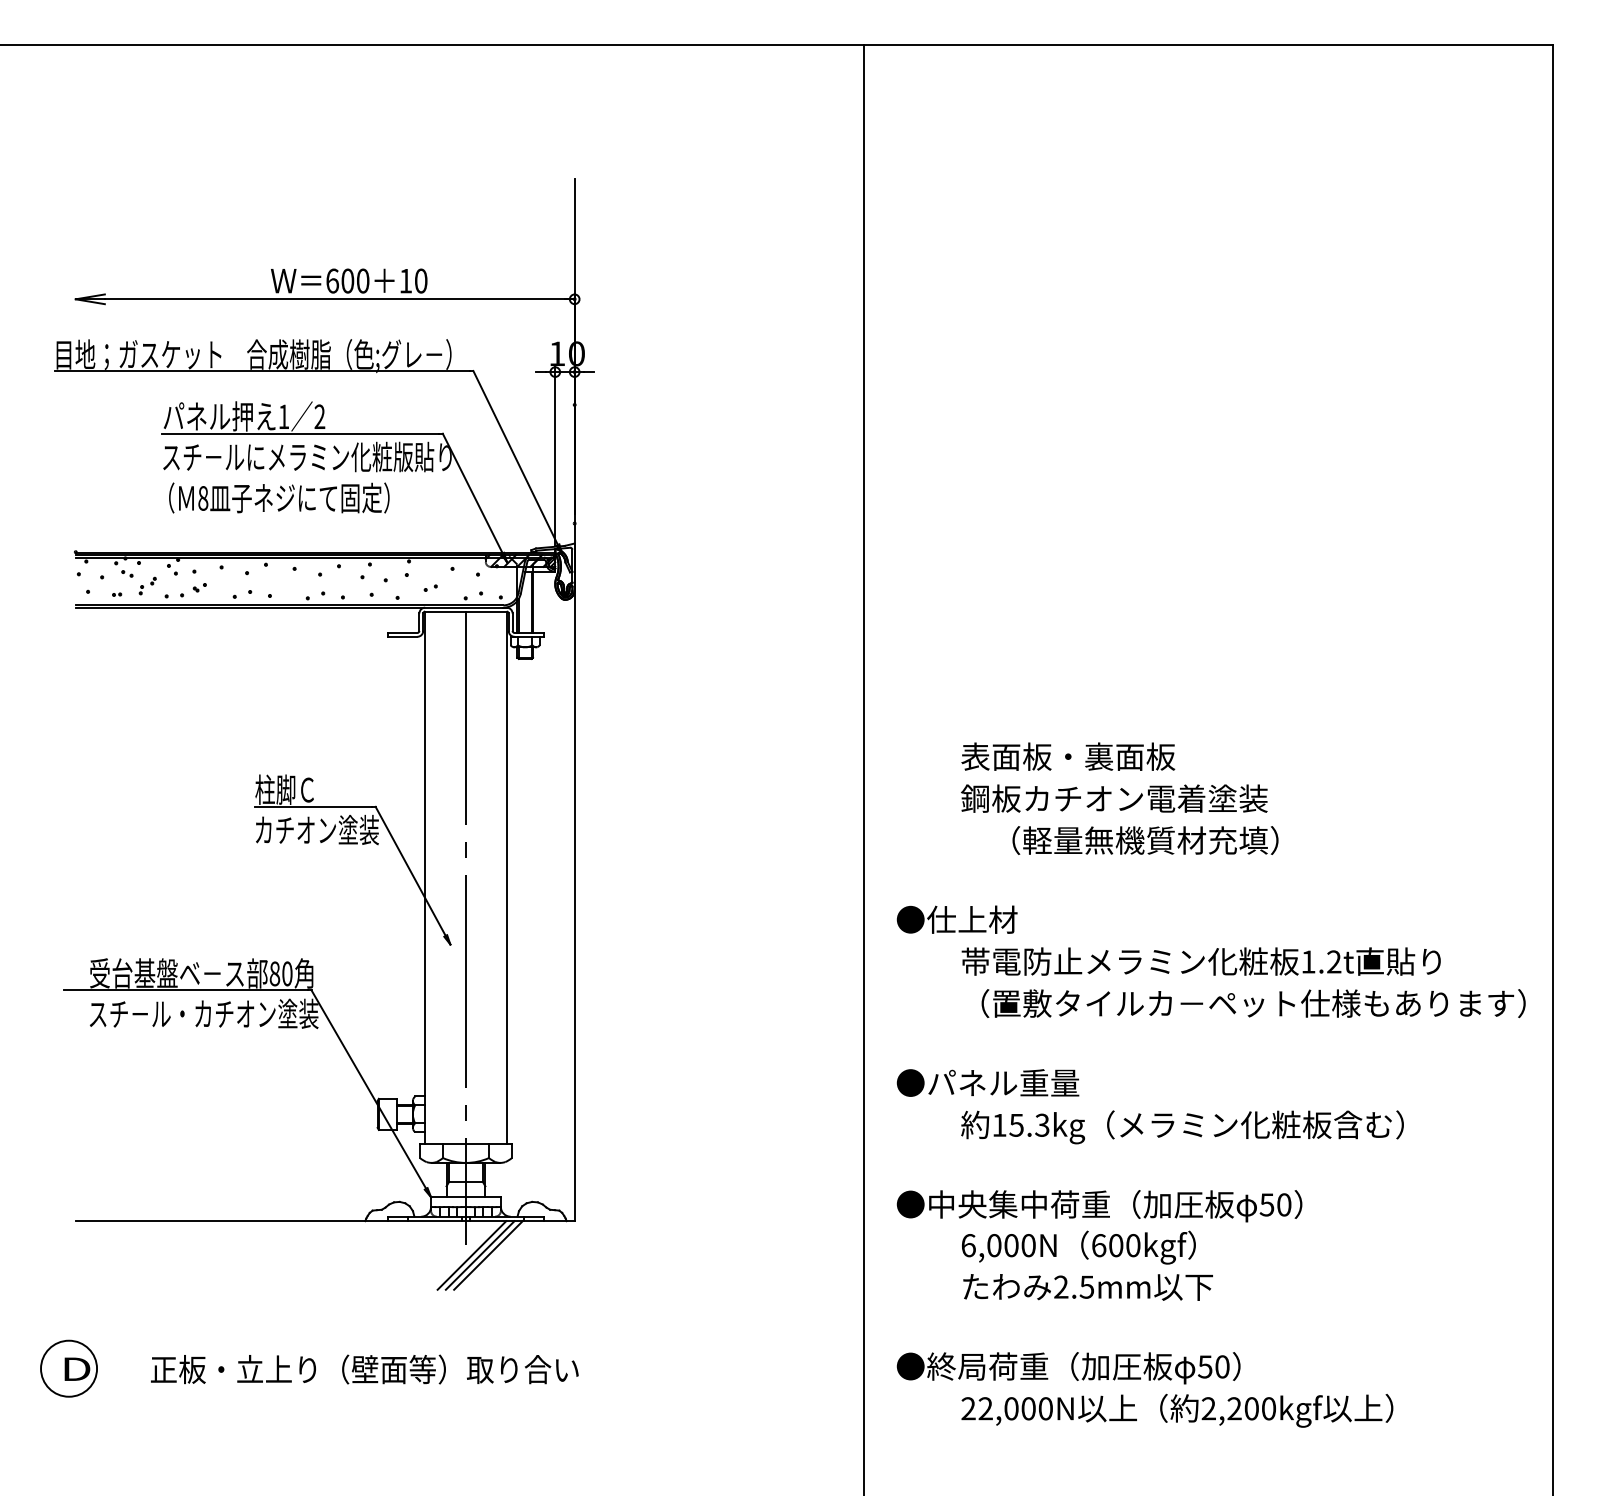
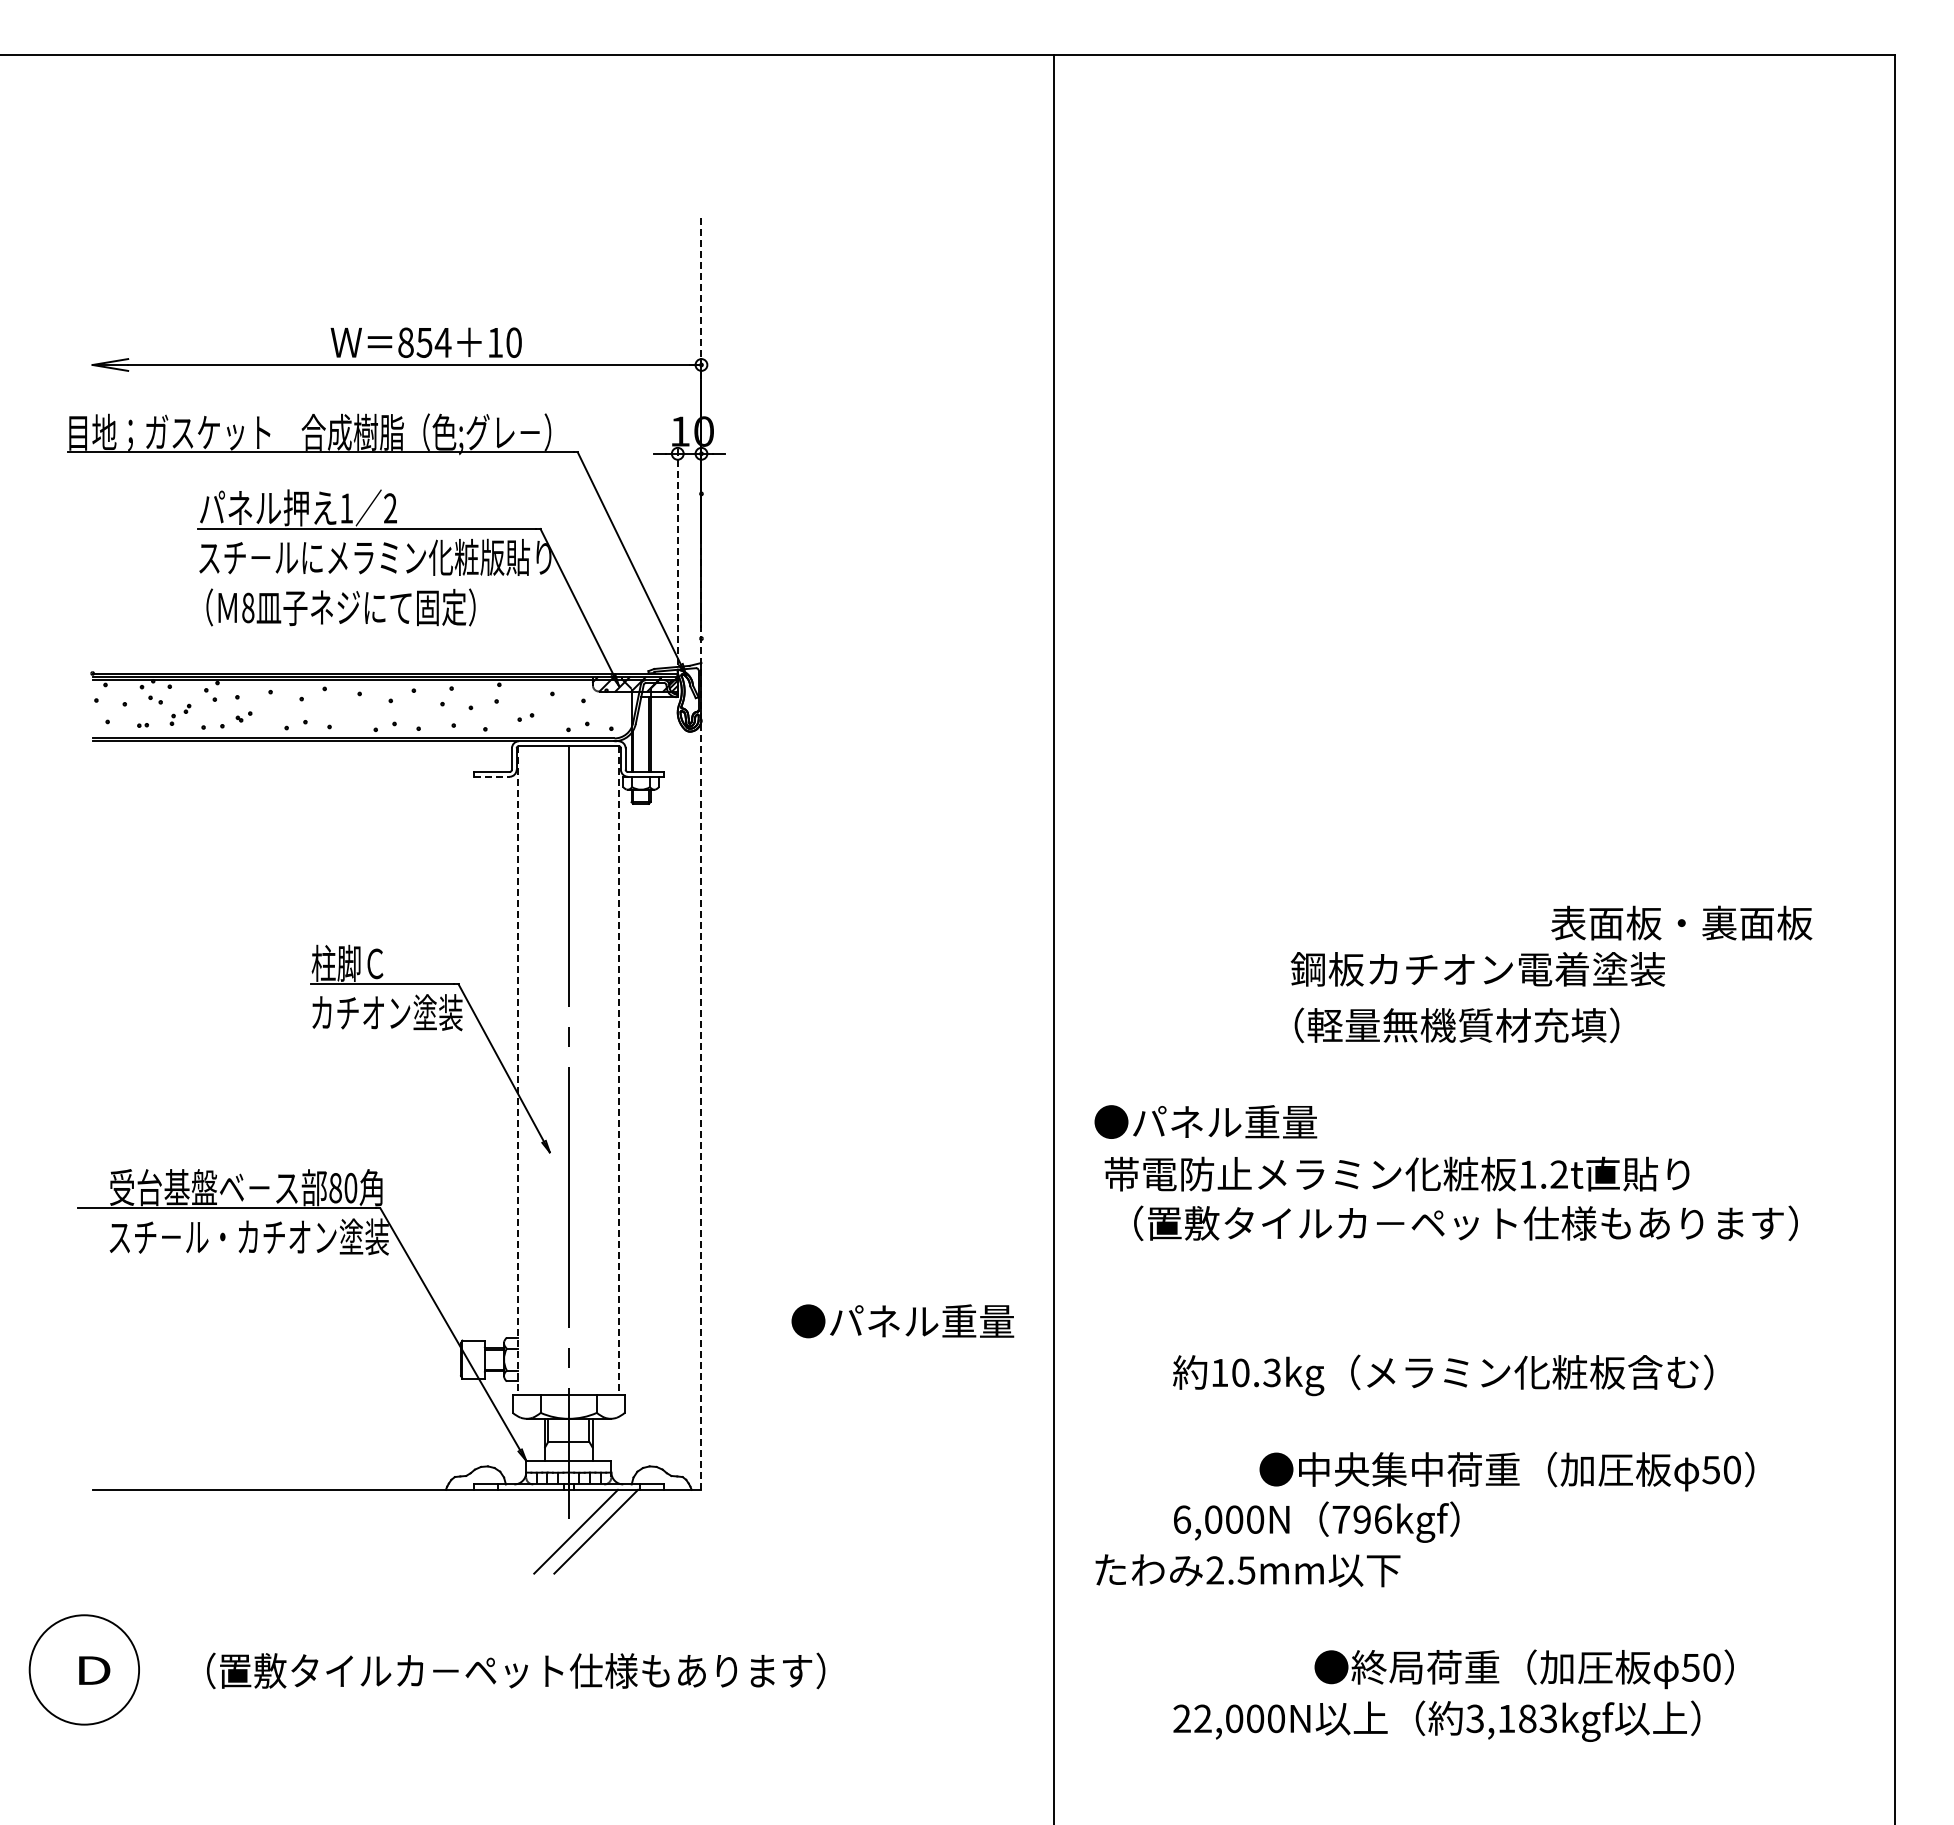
text: (347, 280) -> (424, 342), 600 -> 854
line: (555, 456) -> (677, 556), solid -> dashed
line: (402, 636) -> (491, 776), solid -> dashed
line: (574, 699) -> (701, 853), solid -> dashed
text: (1068, 756) -> (1681, 922), moved
text: (1113, 798) -> (1477, 969), moved
text: (1145, 840) -> (1456, 1025), moved
line: (424, 878) -> (518, 1071), solid -> dashed
line: (507, 878) -> (619, 1071), solid -> dashed
text: (1003, 919) -> (1224, 1121), ●仕上材 -> ●パネル重量
text: (1200, 961) -> (1396, 1173), moved
text: (1253, 1003) -> (1465, 1223), moved
text: (987, 1083) -> (902, 1321), moved
text: (1016, 1124) -> (1240, 1372), 15.3kg -> 10.3kg
text: (1099, 1206) -> (1506, 1471), moved
text: (1116, 1245) -> (1362, 1519), 600kgf -> 796kgf
line: (480, 1255) -> (586, 1531), removed
text: (1087, 1287) -> (1247, 1570), moved
circle: (69, 1368) -> (84, 1669), size x1.6
text: (1068, 1368) -> (1523, 1669), moved
text: (413, 1369) -> (504, 1670), 正板・立上り（壁面等）取り合い -> （置敷タイルカ－ペット仕様もあります）
text: (1238, 1408) -> (1511, 1718), 2,200kgf -> 3,183kgf

